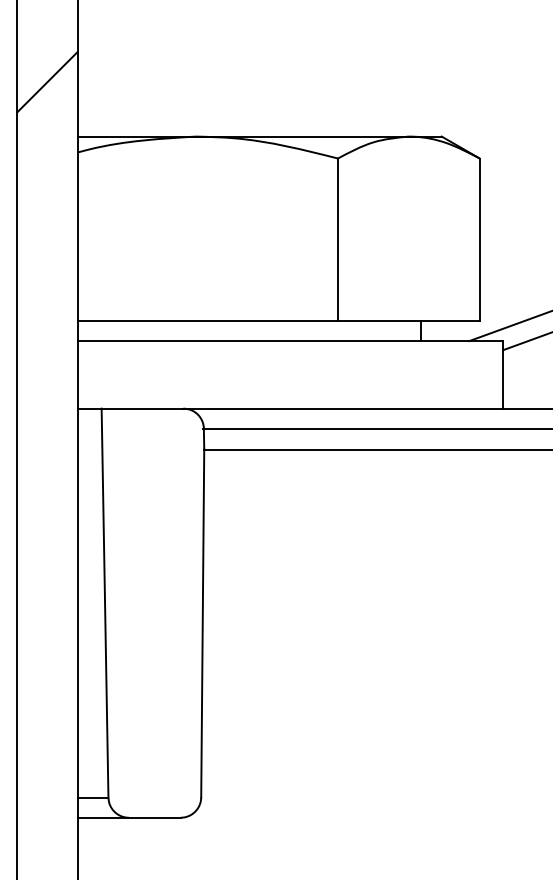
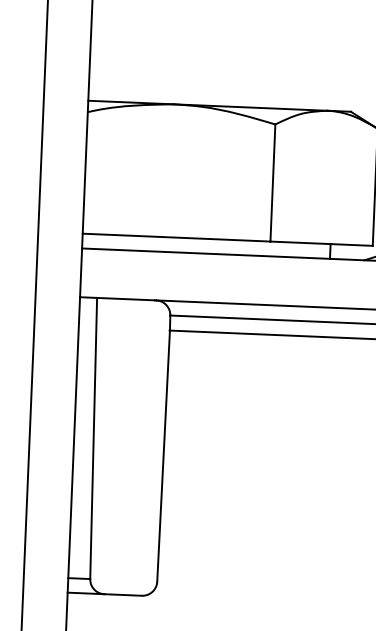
hatch: (47, 82) -> (67, 60), removed

